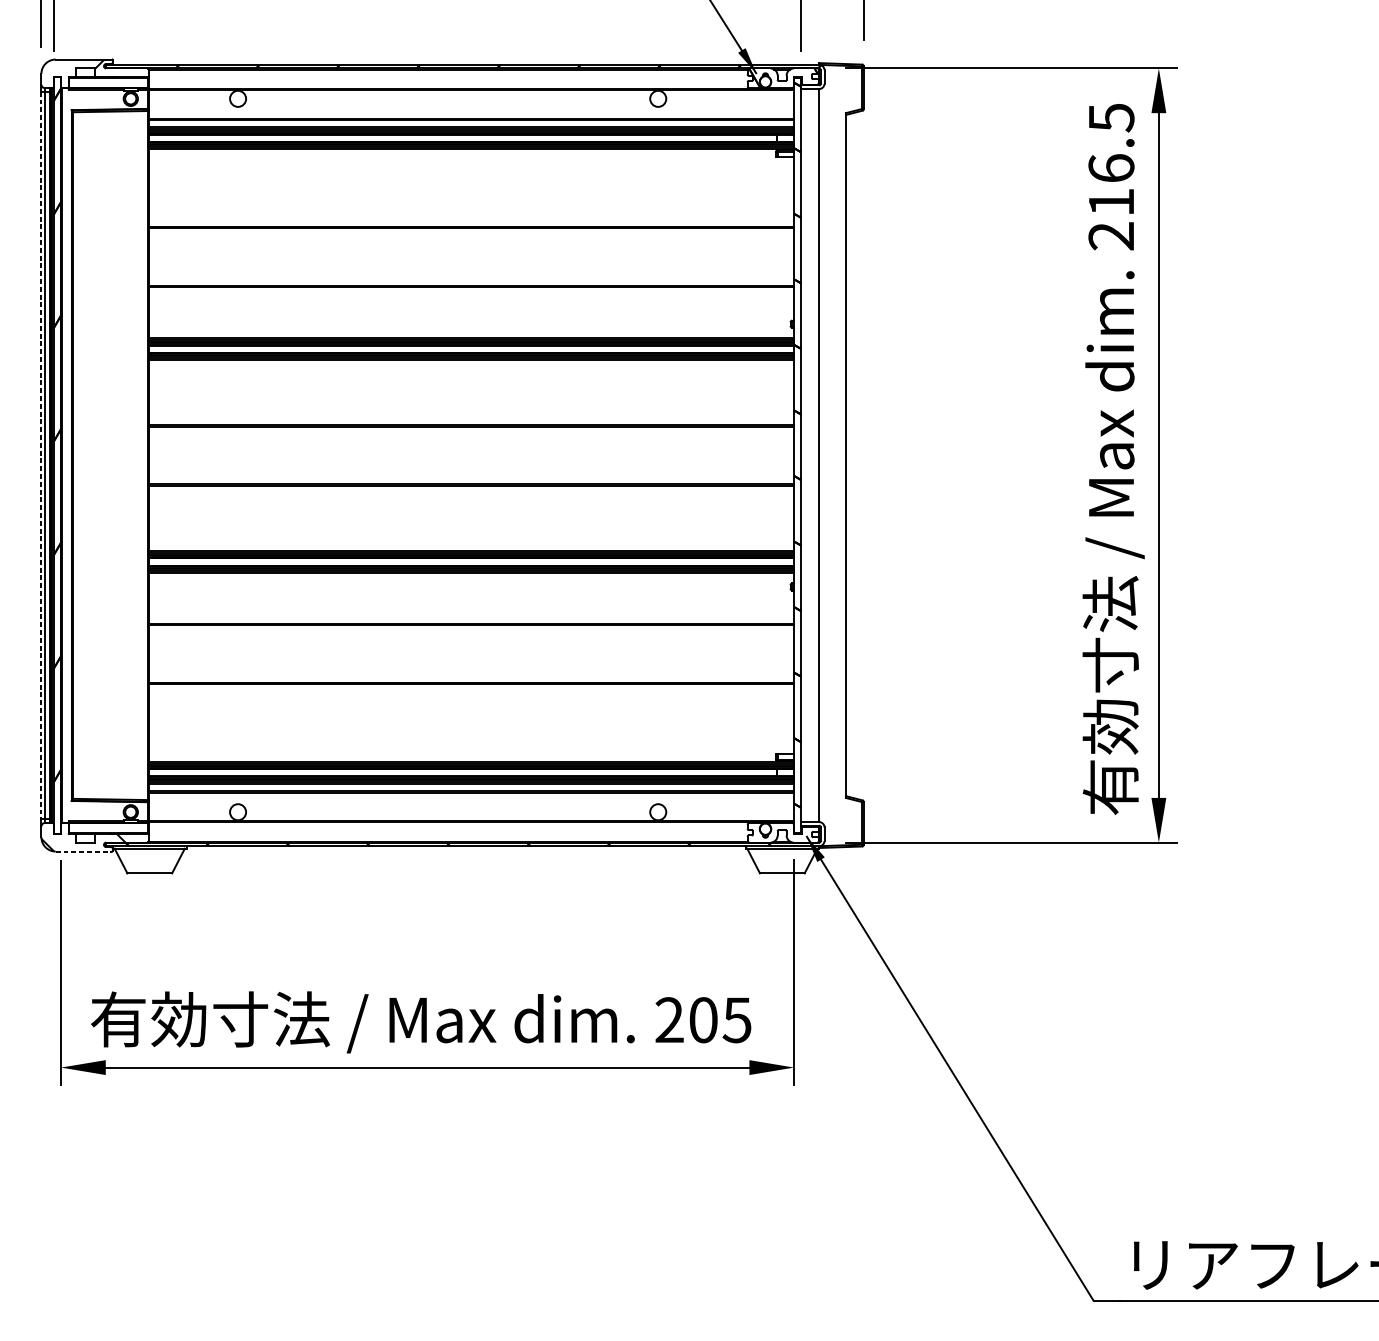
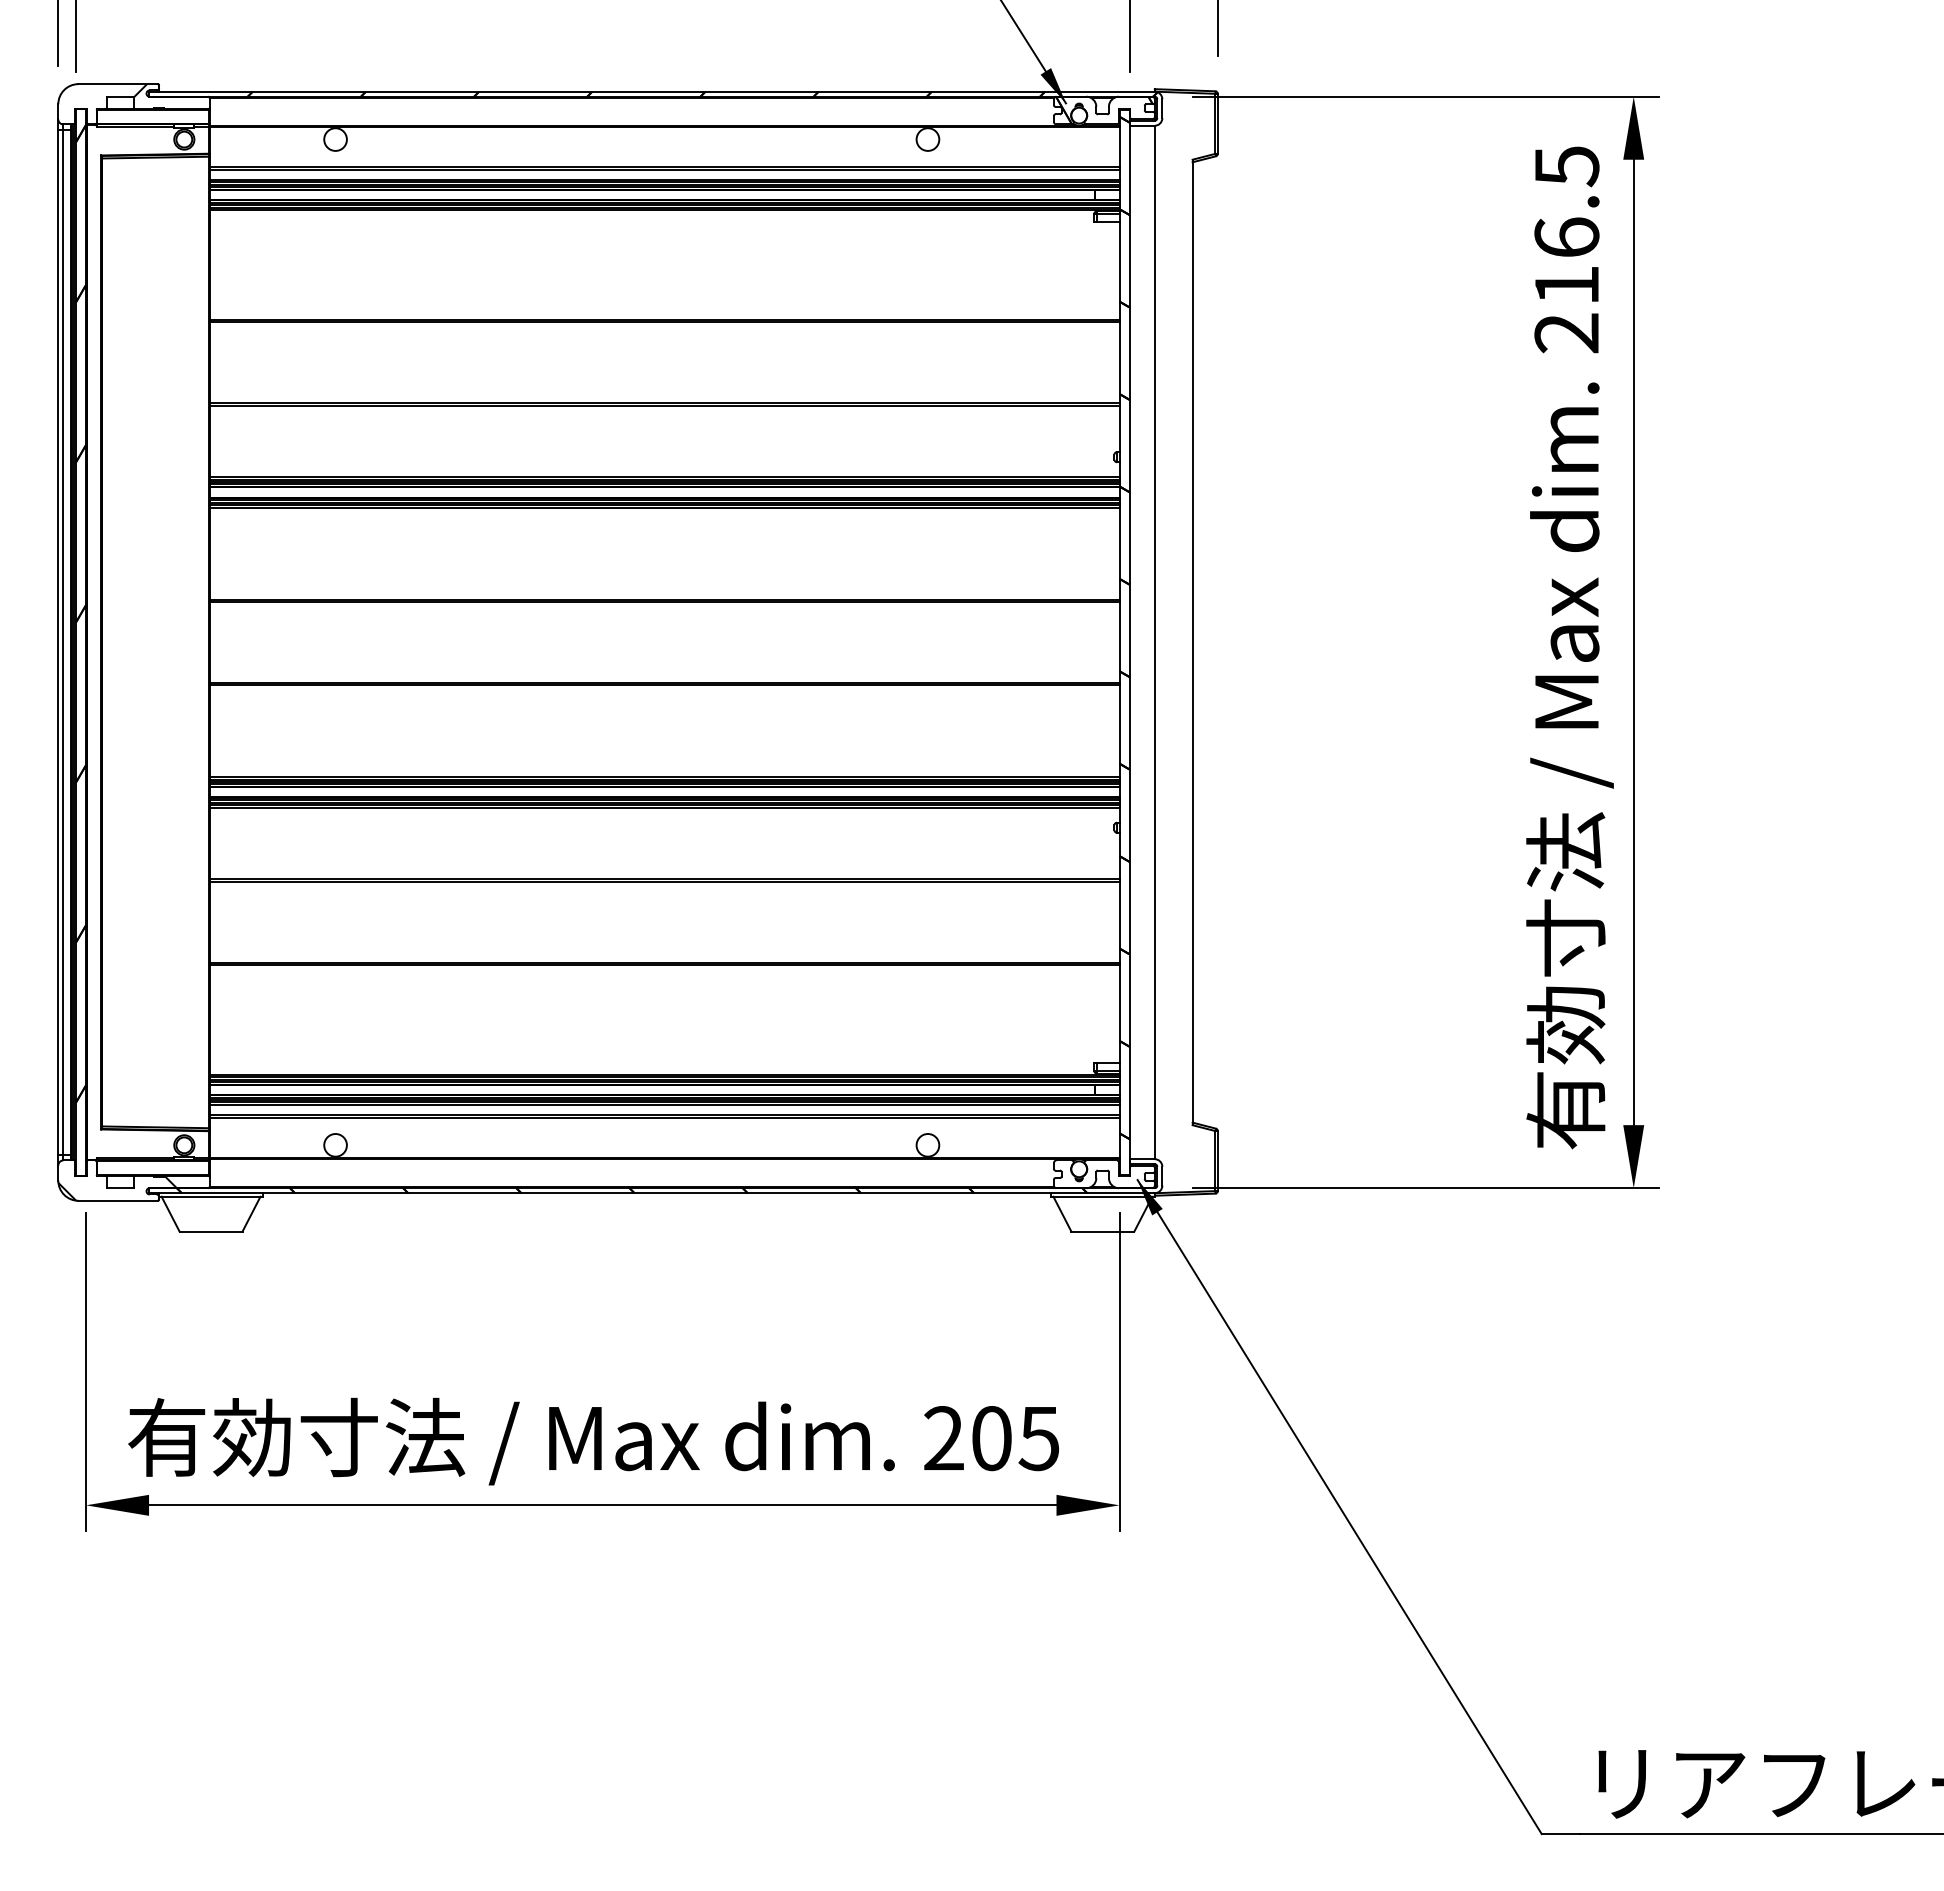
line: (41, 455) -> (58, 642), dashed -> solid
line: (84, 851) -> (118, 1200), dashed -> solid

